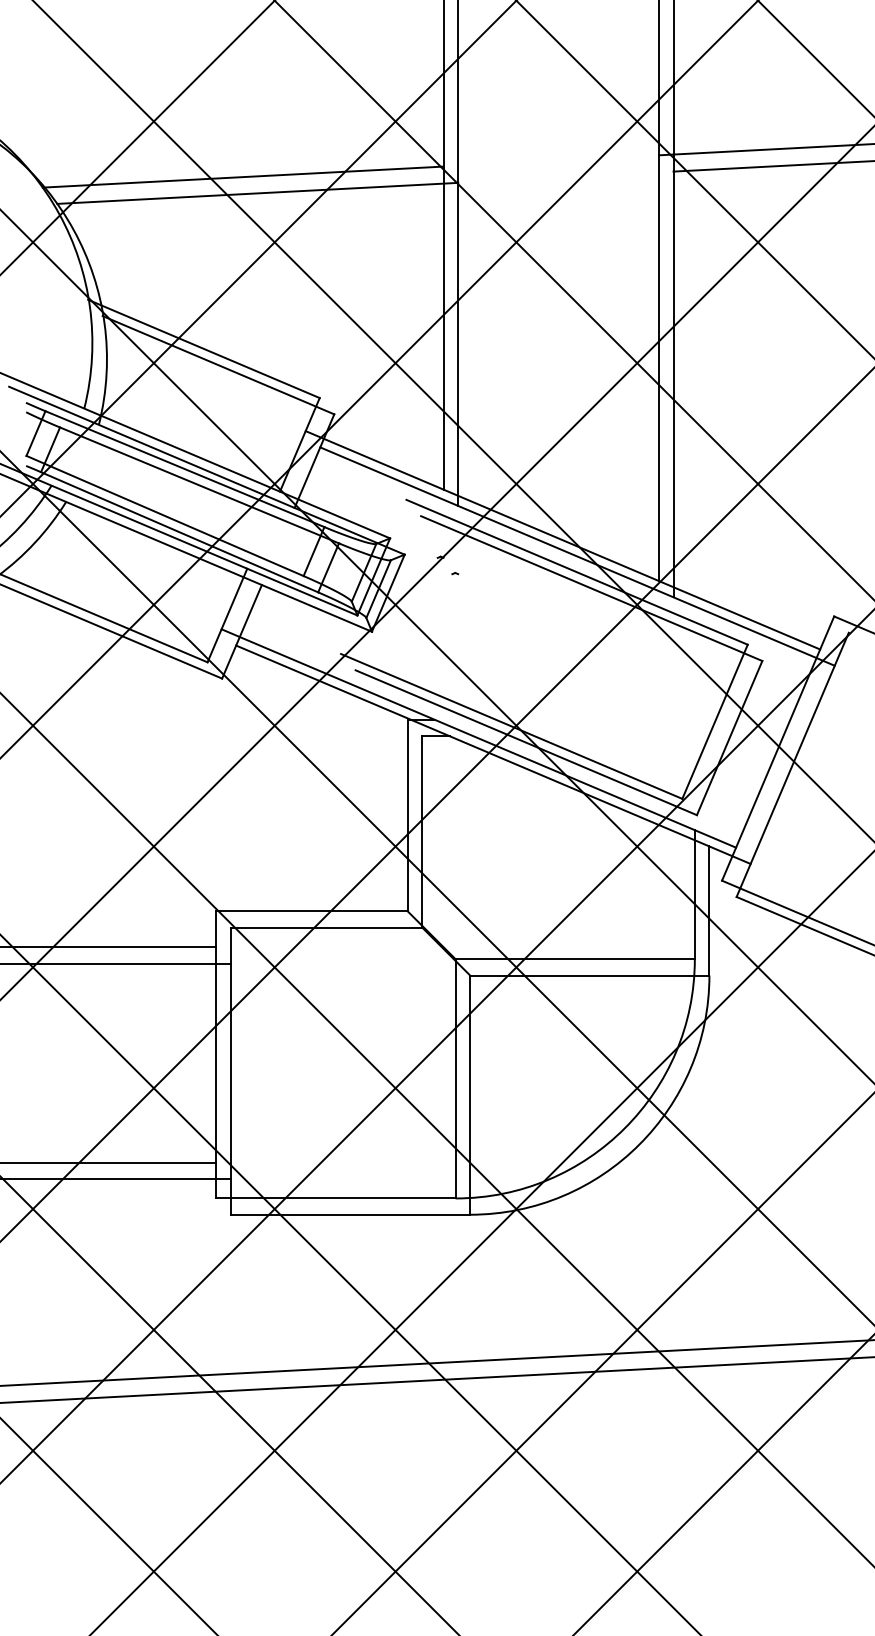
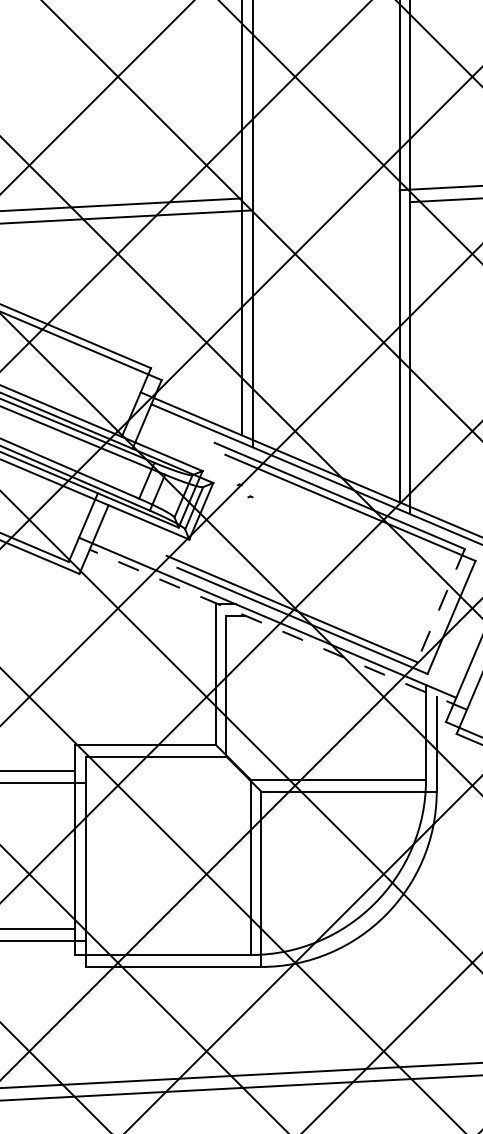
line: (715, 721) -> (441, 605), solid -> dashed
line: (492, 754) -> (277, 629), solid -> dashed

